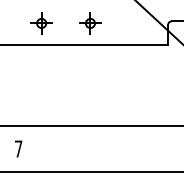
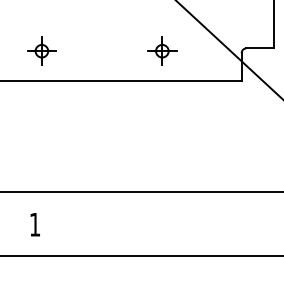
part: (41, 22) -> (41, 50), moved
part: (90, 22) -> (162, 50), moved
text: (18, 148) -> (35, 224), 7 -> 1

